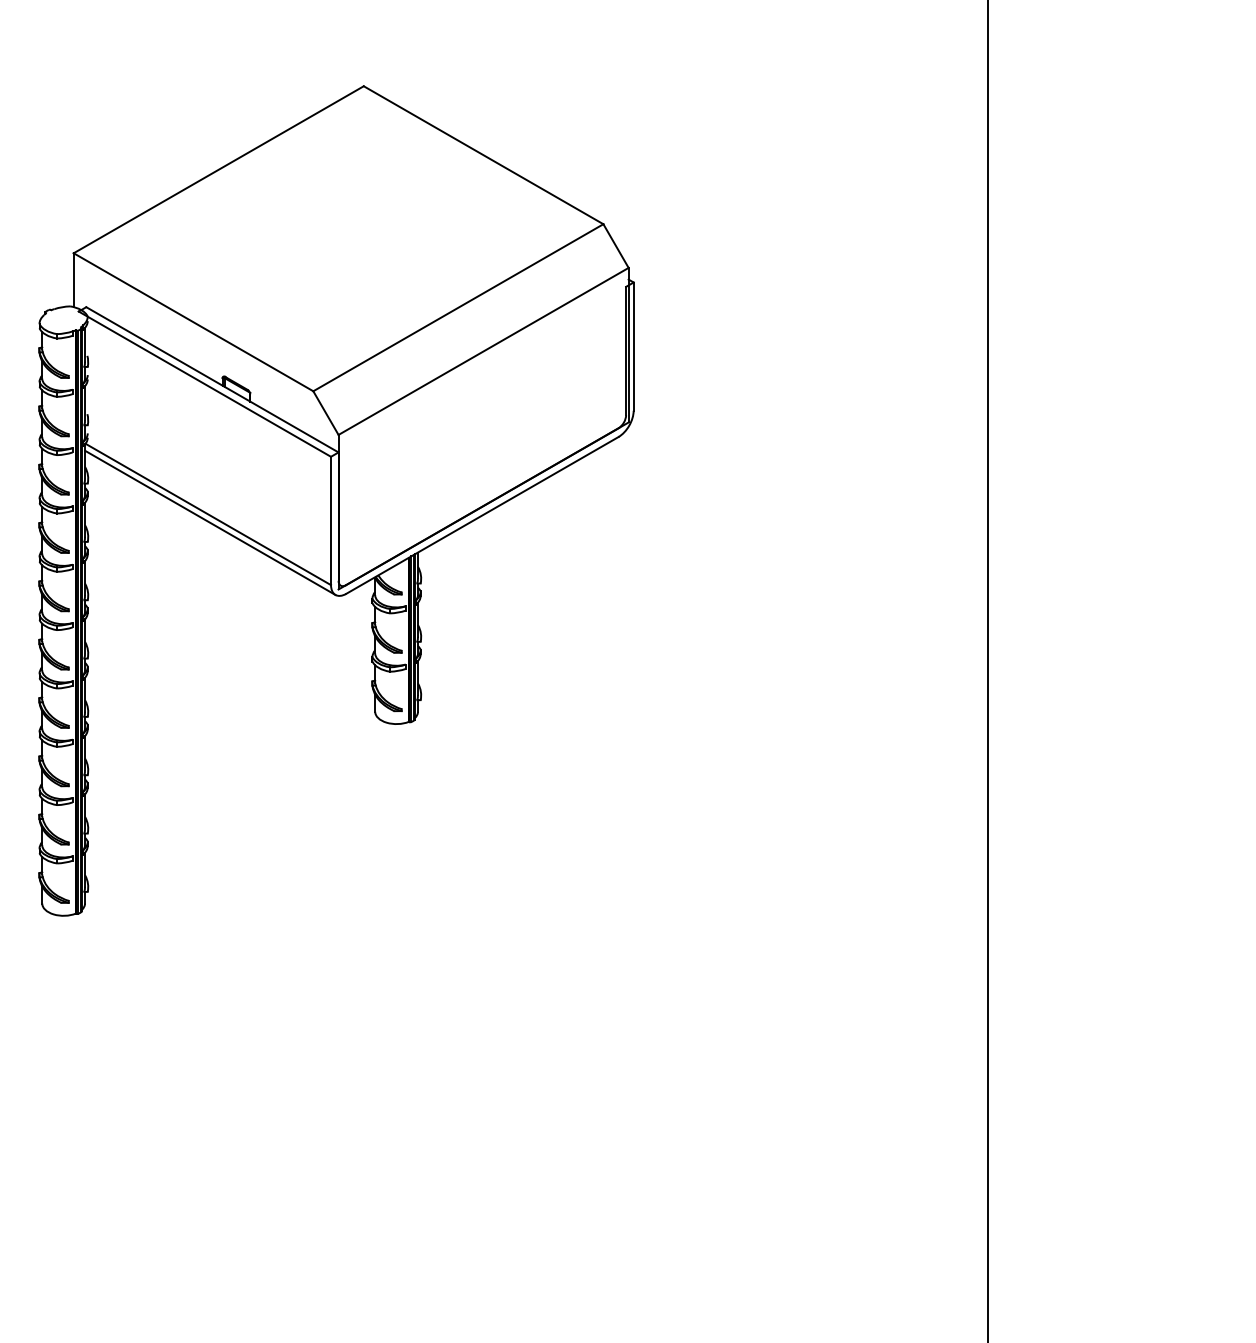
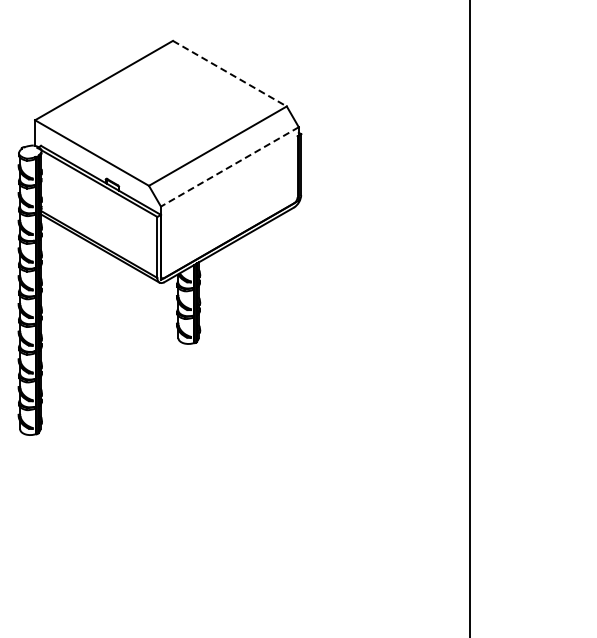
line: (482, 154) -> (229, 73), solid -> dashed
line: (482, 350) -> (229, 166), solid -> dashed

